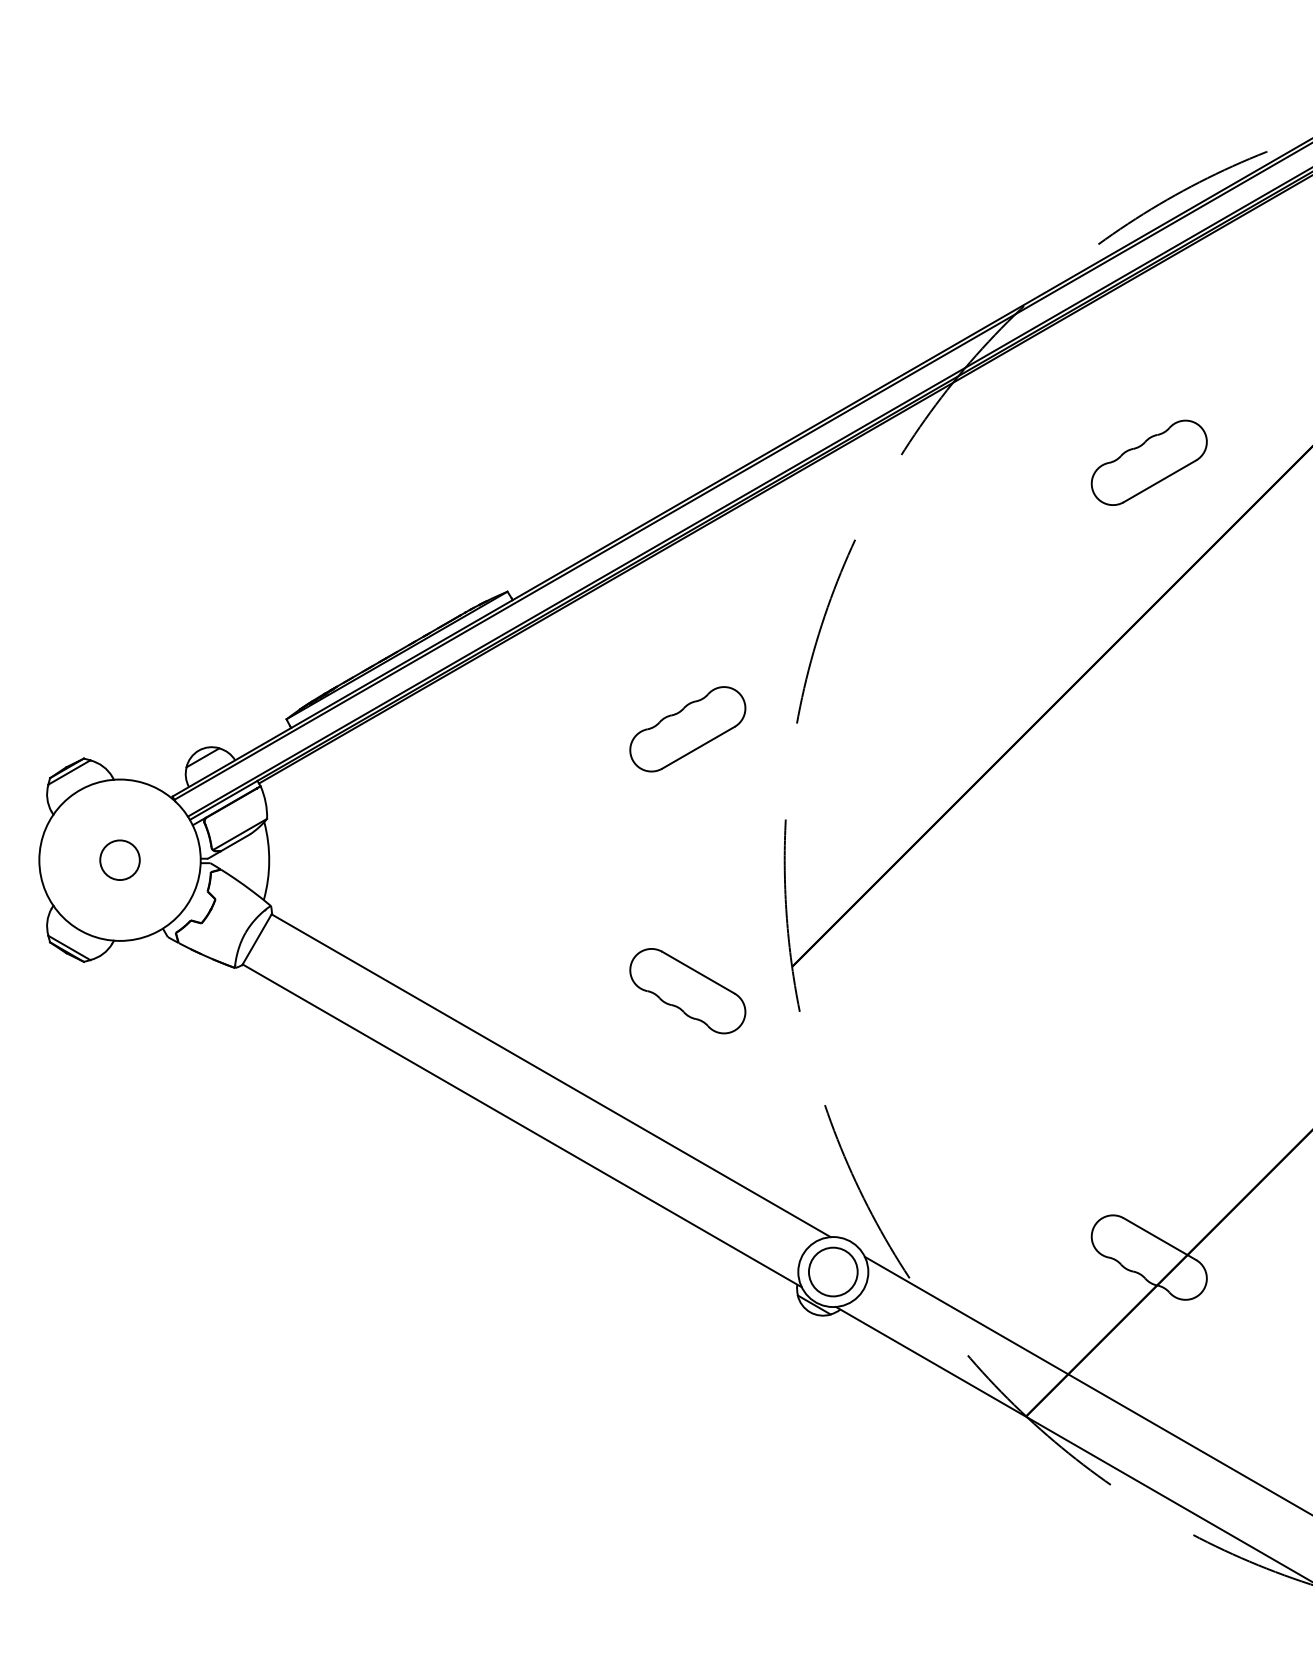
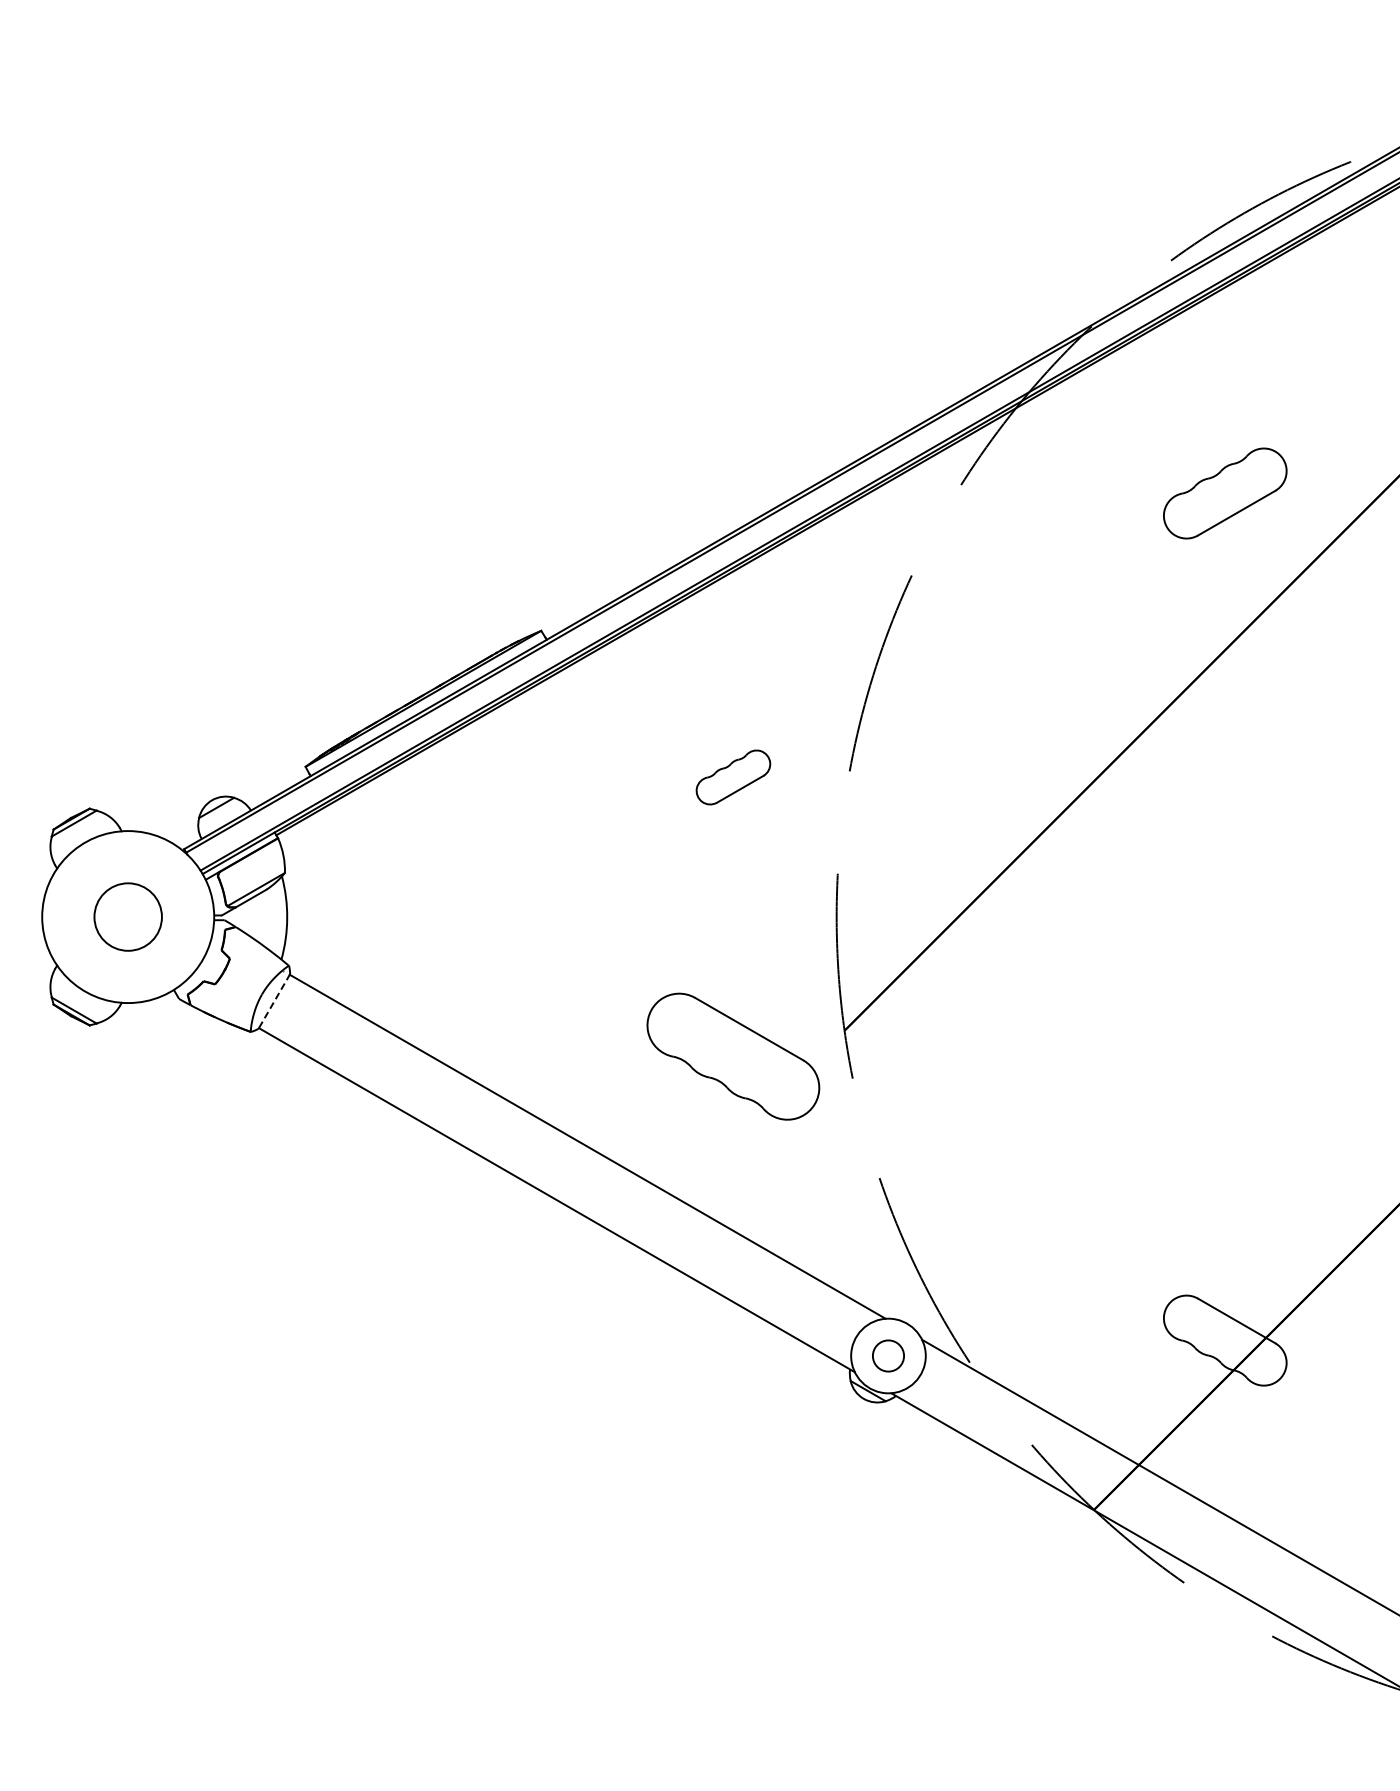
part: (687, 729) -> (733, 777), size x0.6
circle: (120, 859) -> (128, 916), size x1.6
line: (257, 939) -> (274, 1001), solid -> dashed
part: (687, 991) -> (733, 1056), size x1.4
circle: (833, 1271) -> (888, 1355), size x0.6

